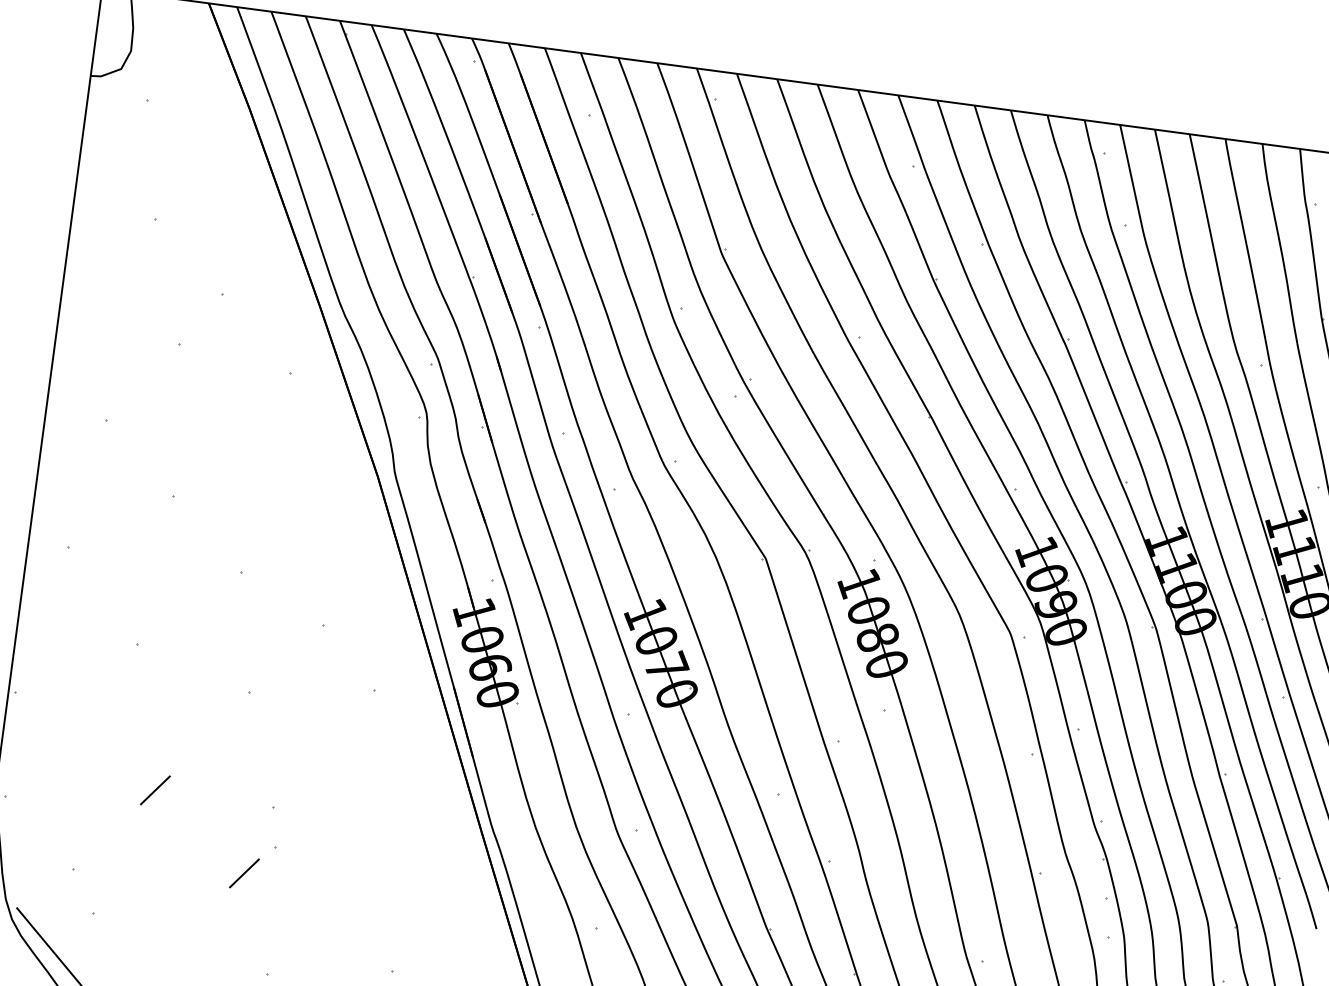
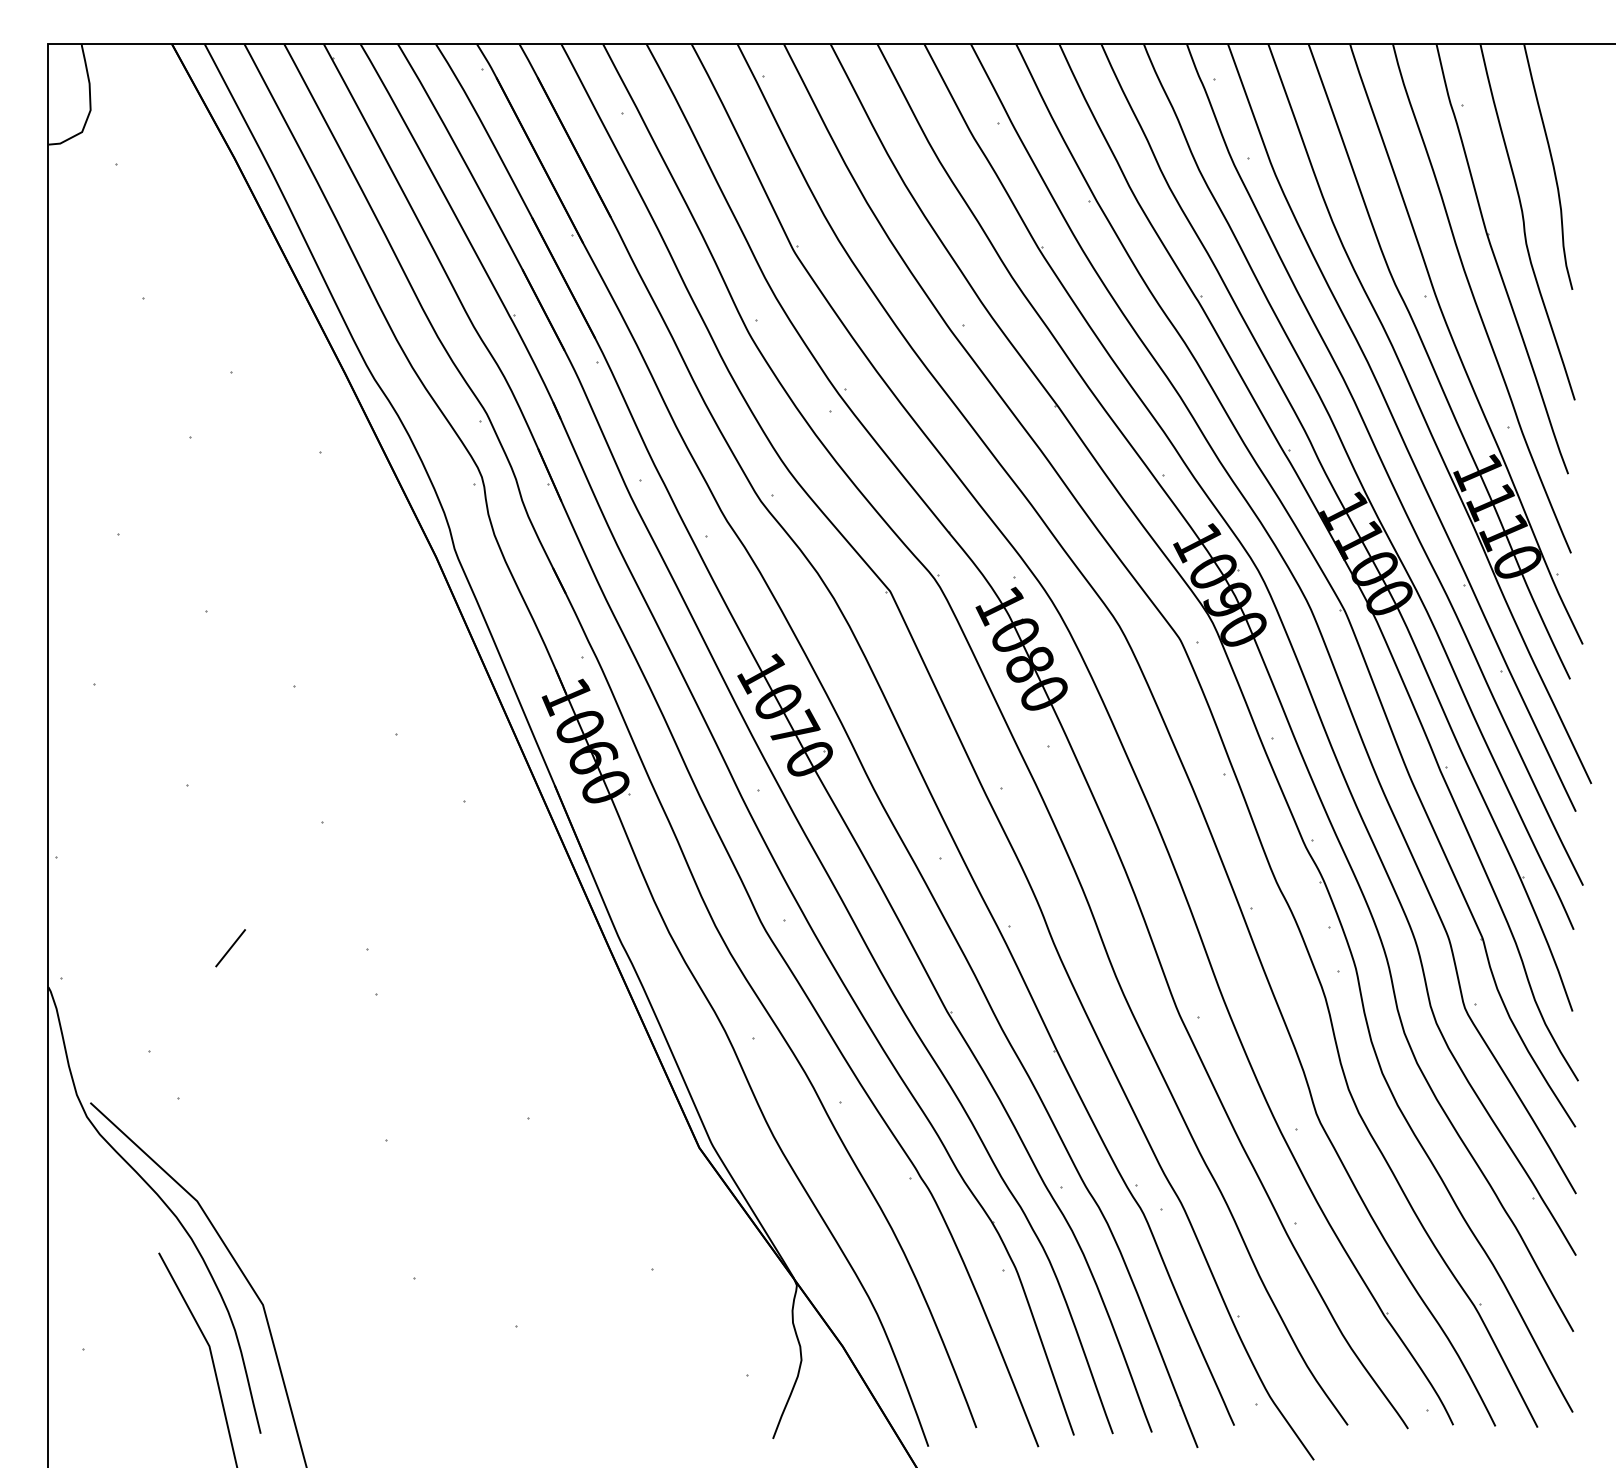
line: (244, 873) -> (344, 1029), removed

